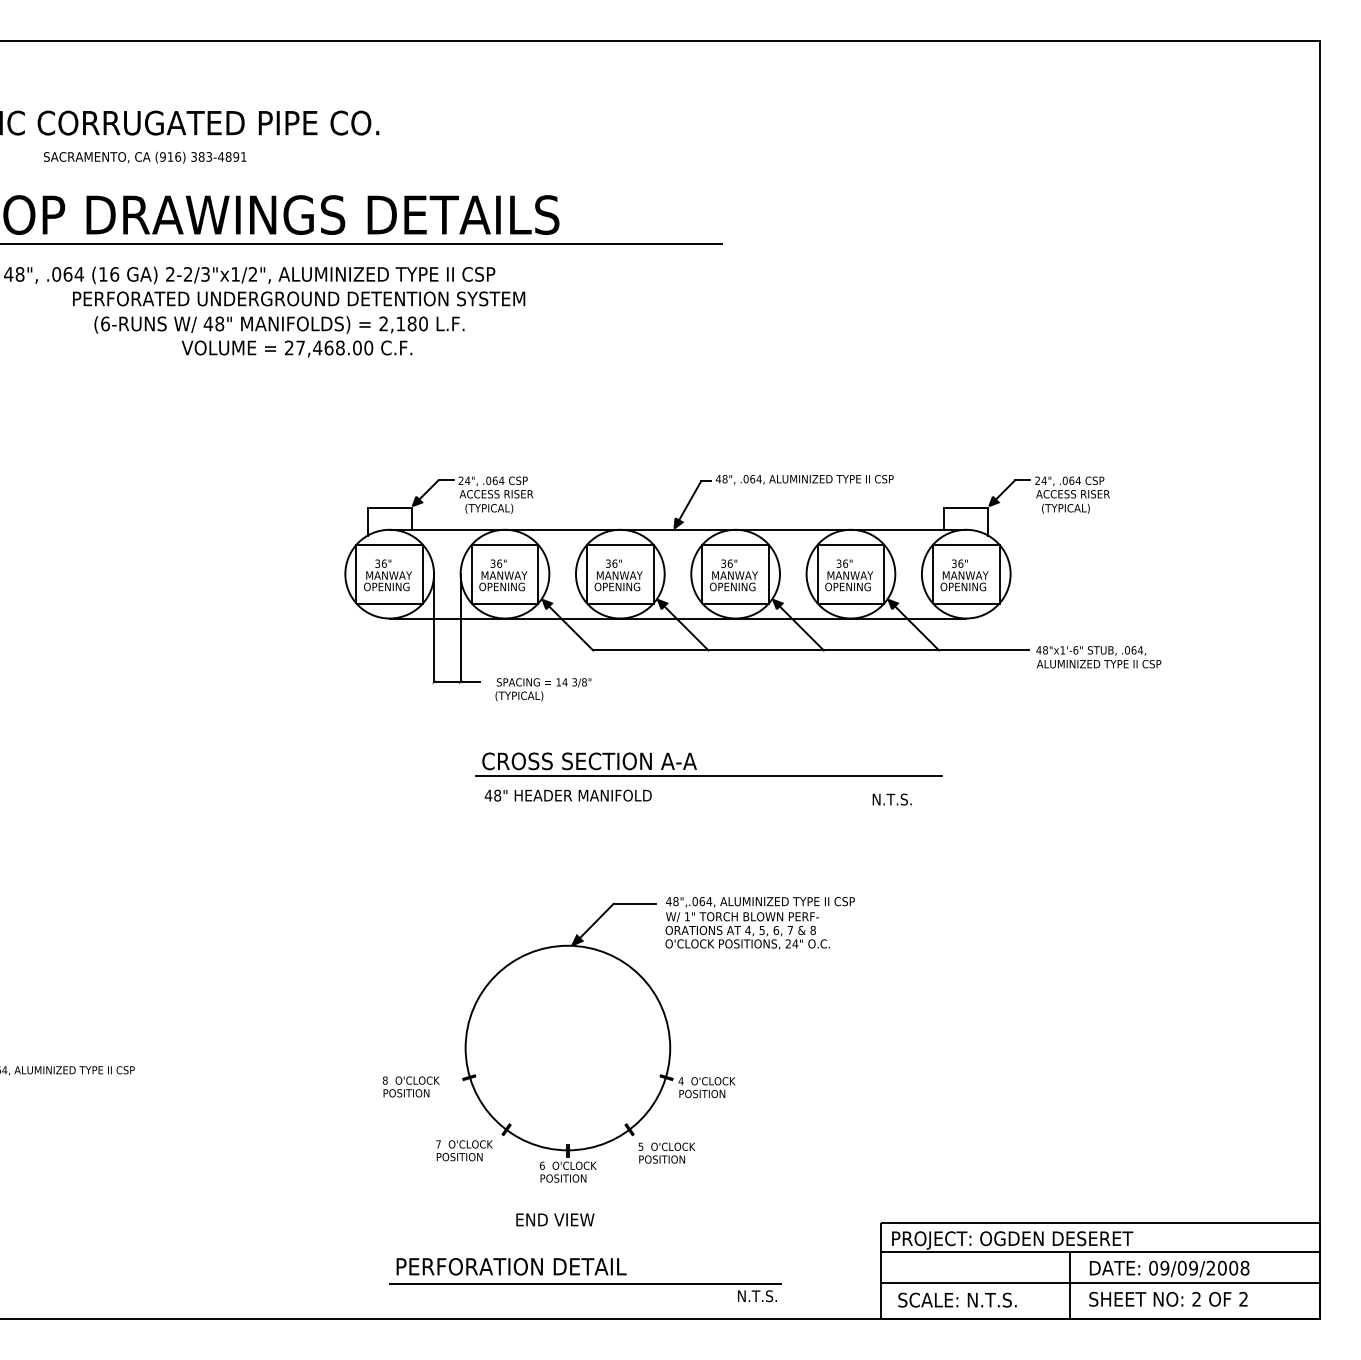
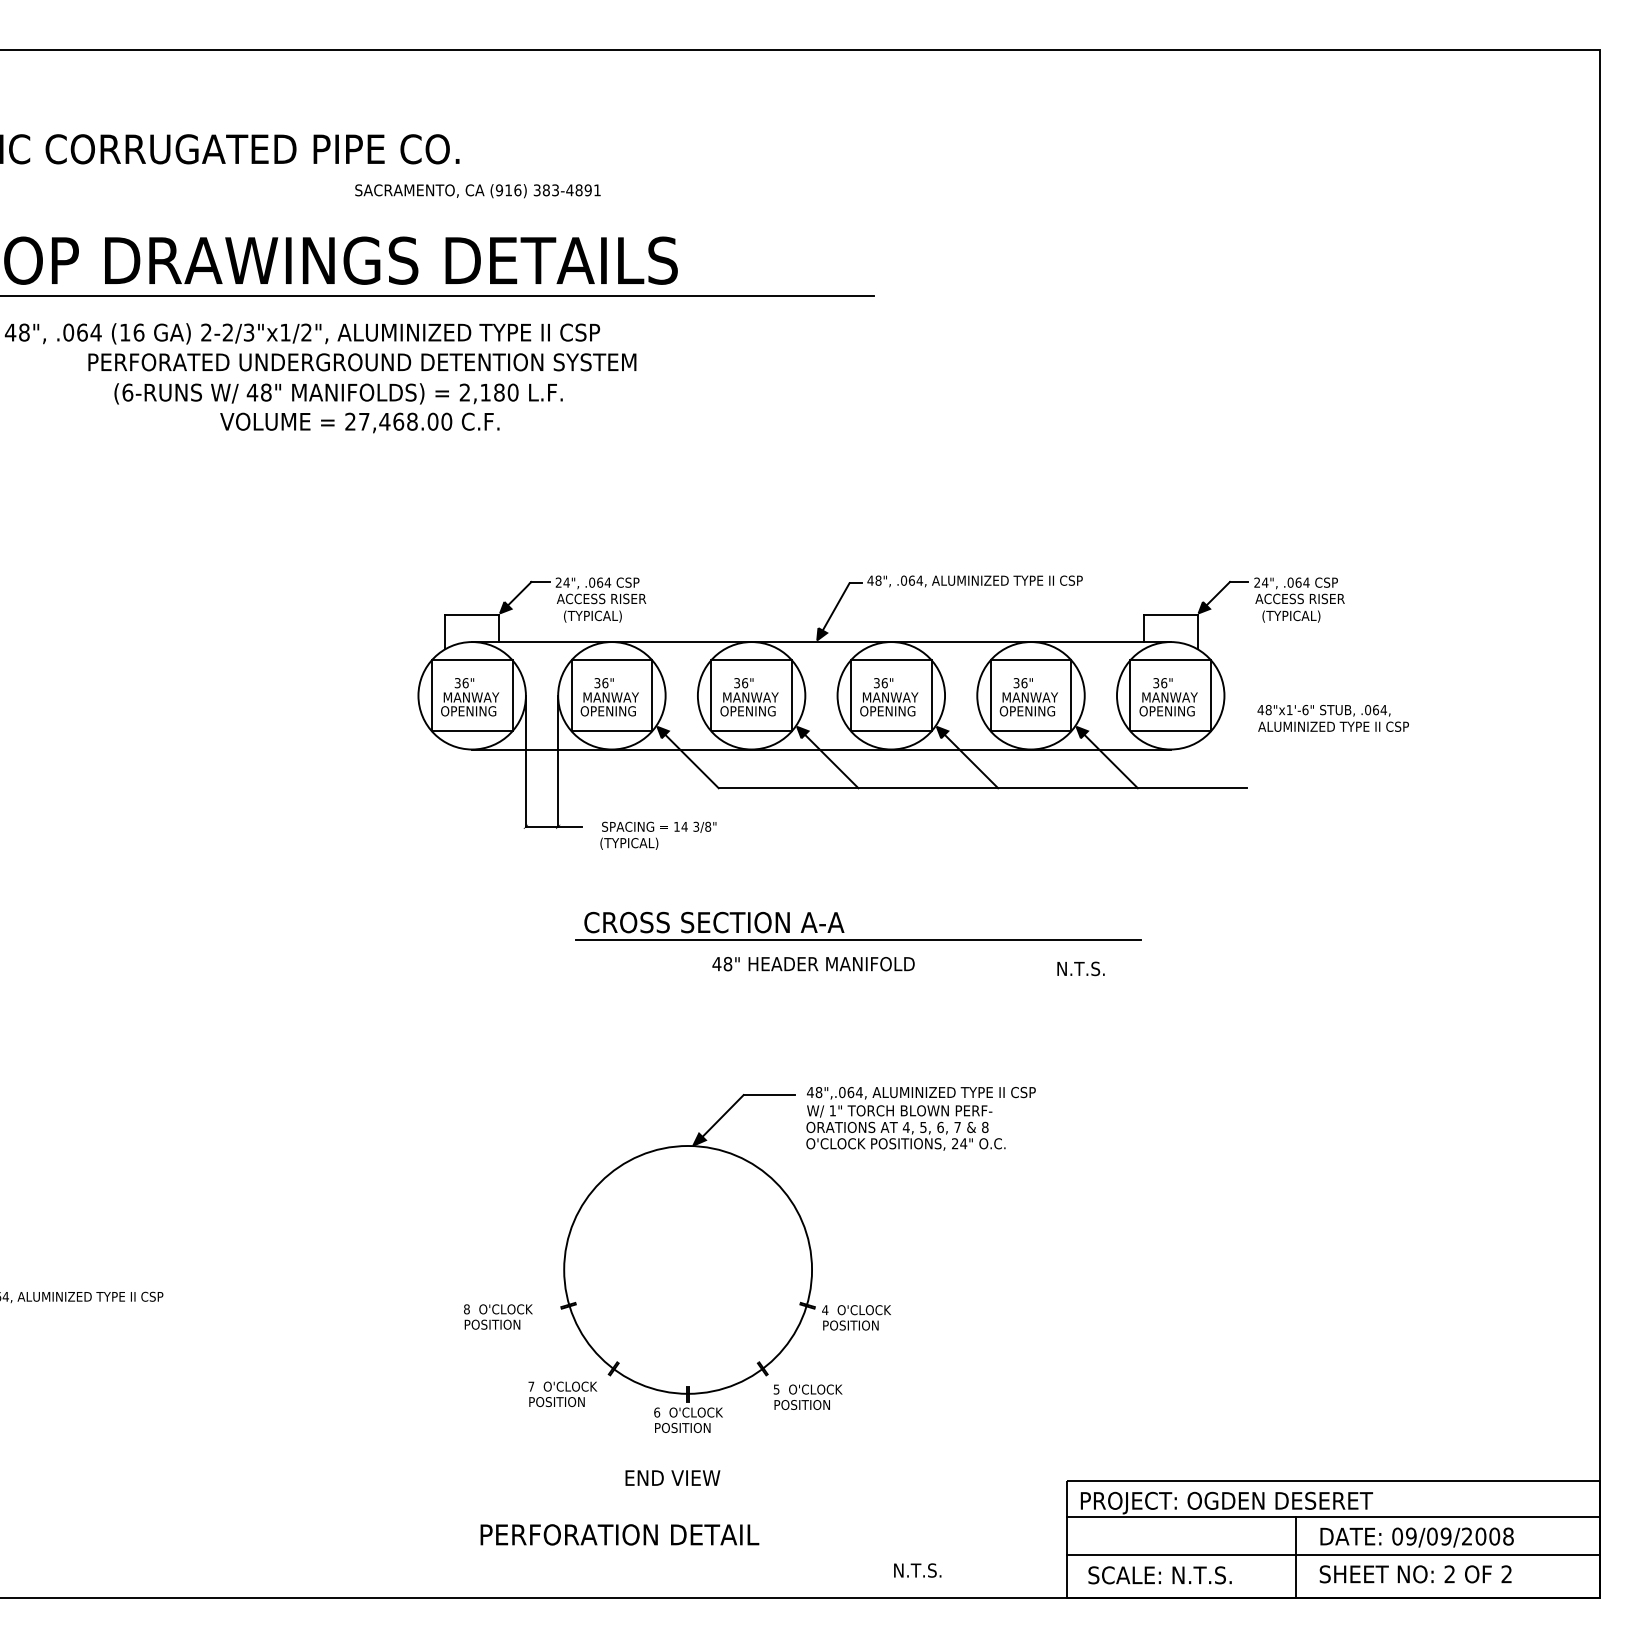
text: (144, 157) -> (477, 191), moved
text: (1098, 657) -> (1332, 718), moved
text: (568, 795) -> (813, 964), moved
line: (585, 1283) -> (709, 1555), removed

